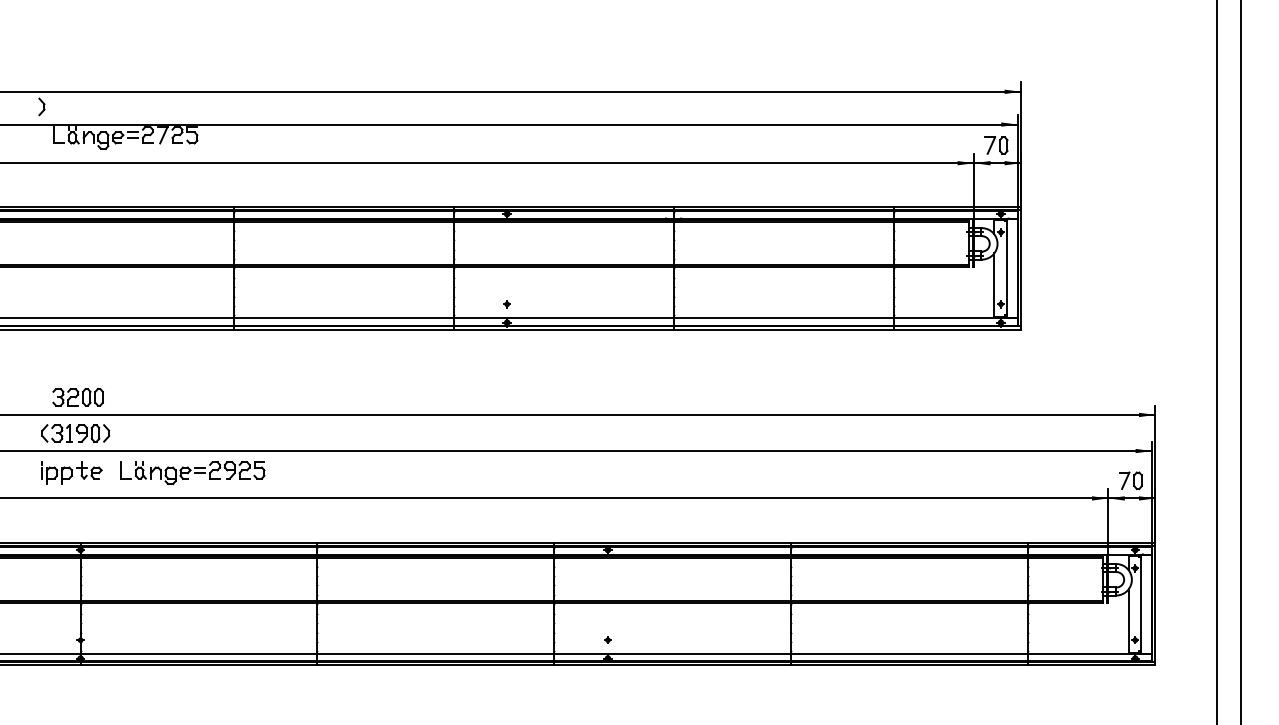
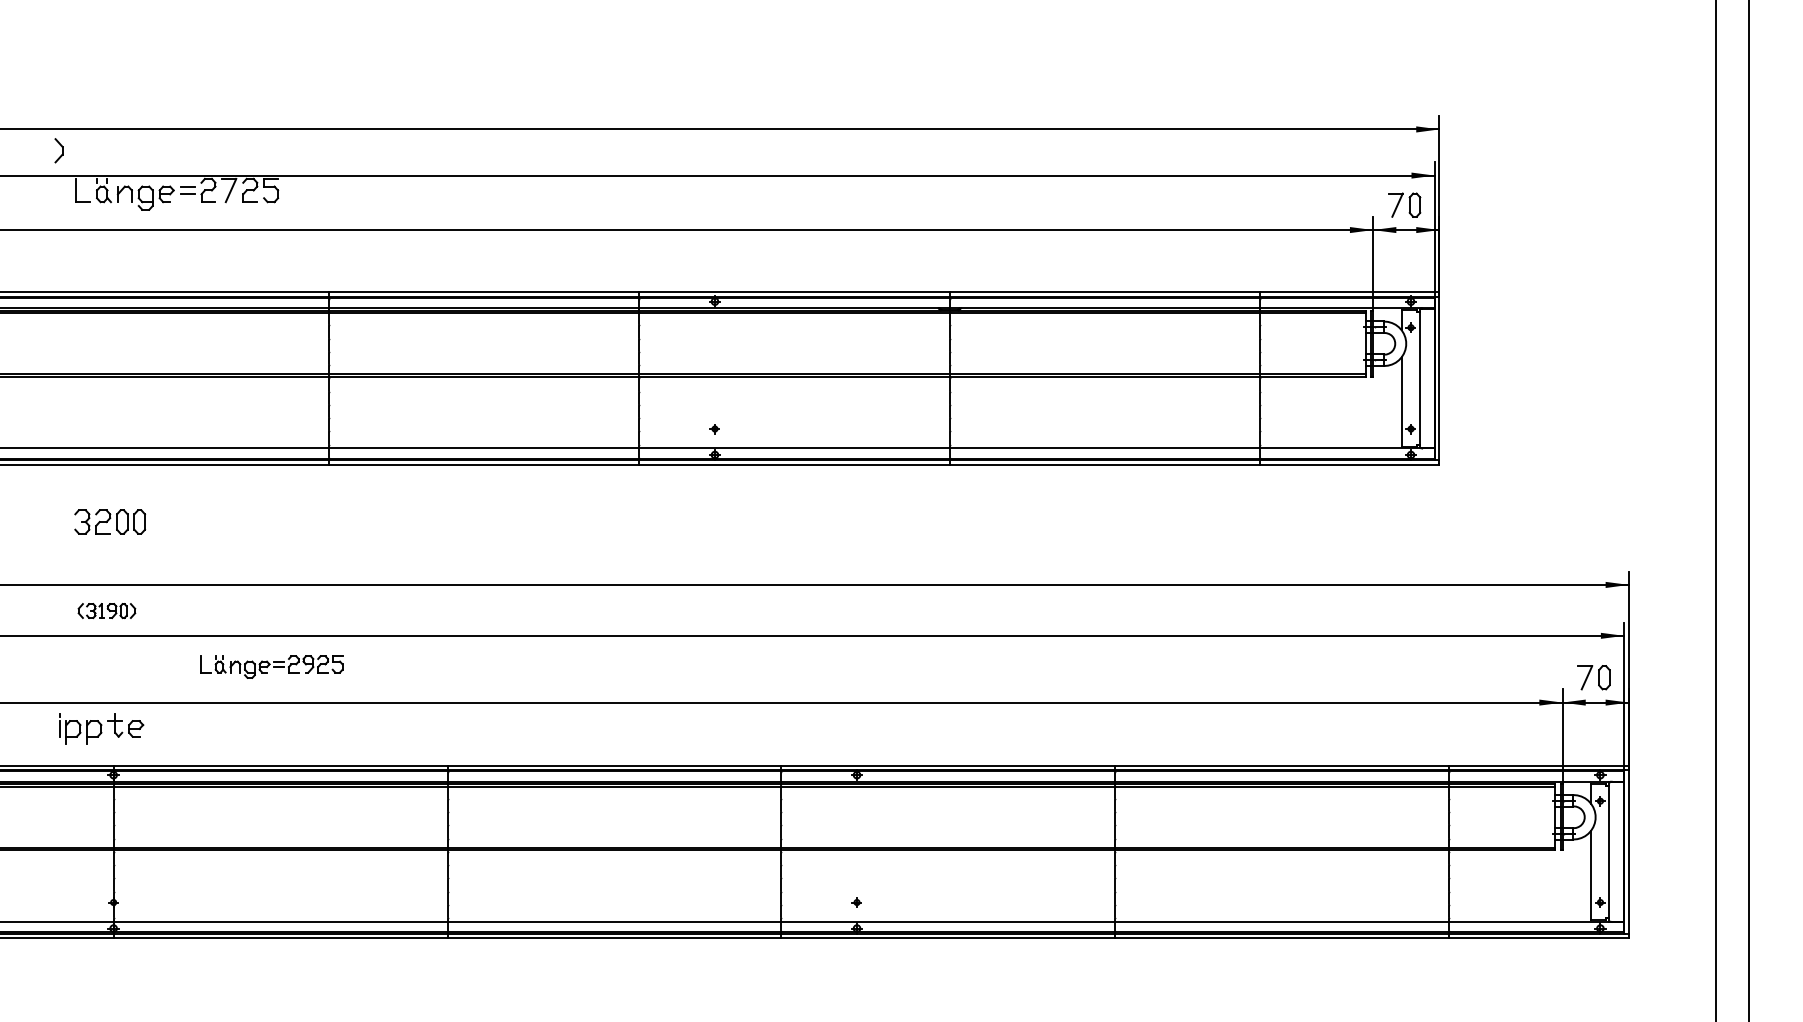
part: (77, 397) -> (109, 522), moved
part: (75, 433) -> (106, 611), size x0.6
part: (71, 472) -> (100, 728), moved
part: (192, 473) -> (271, 667), size x0.7

